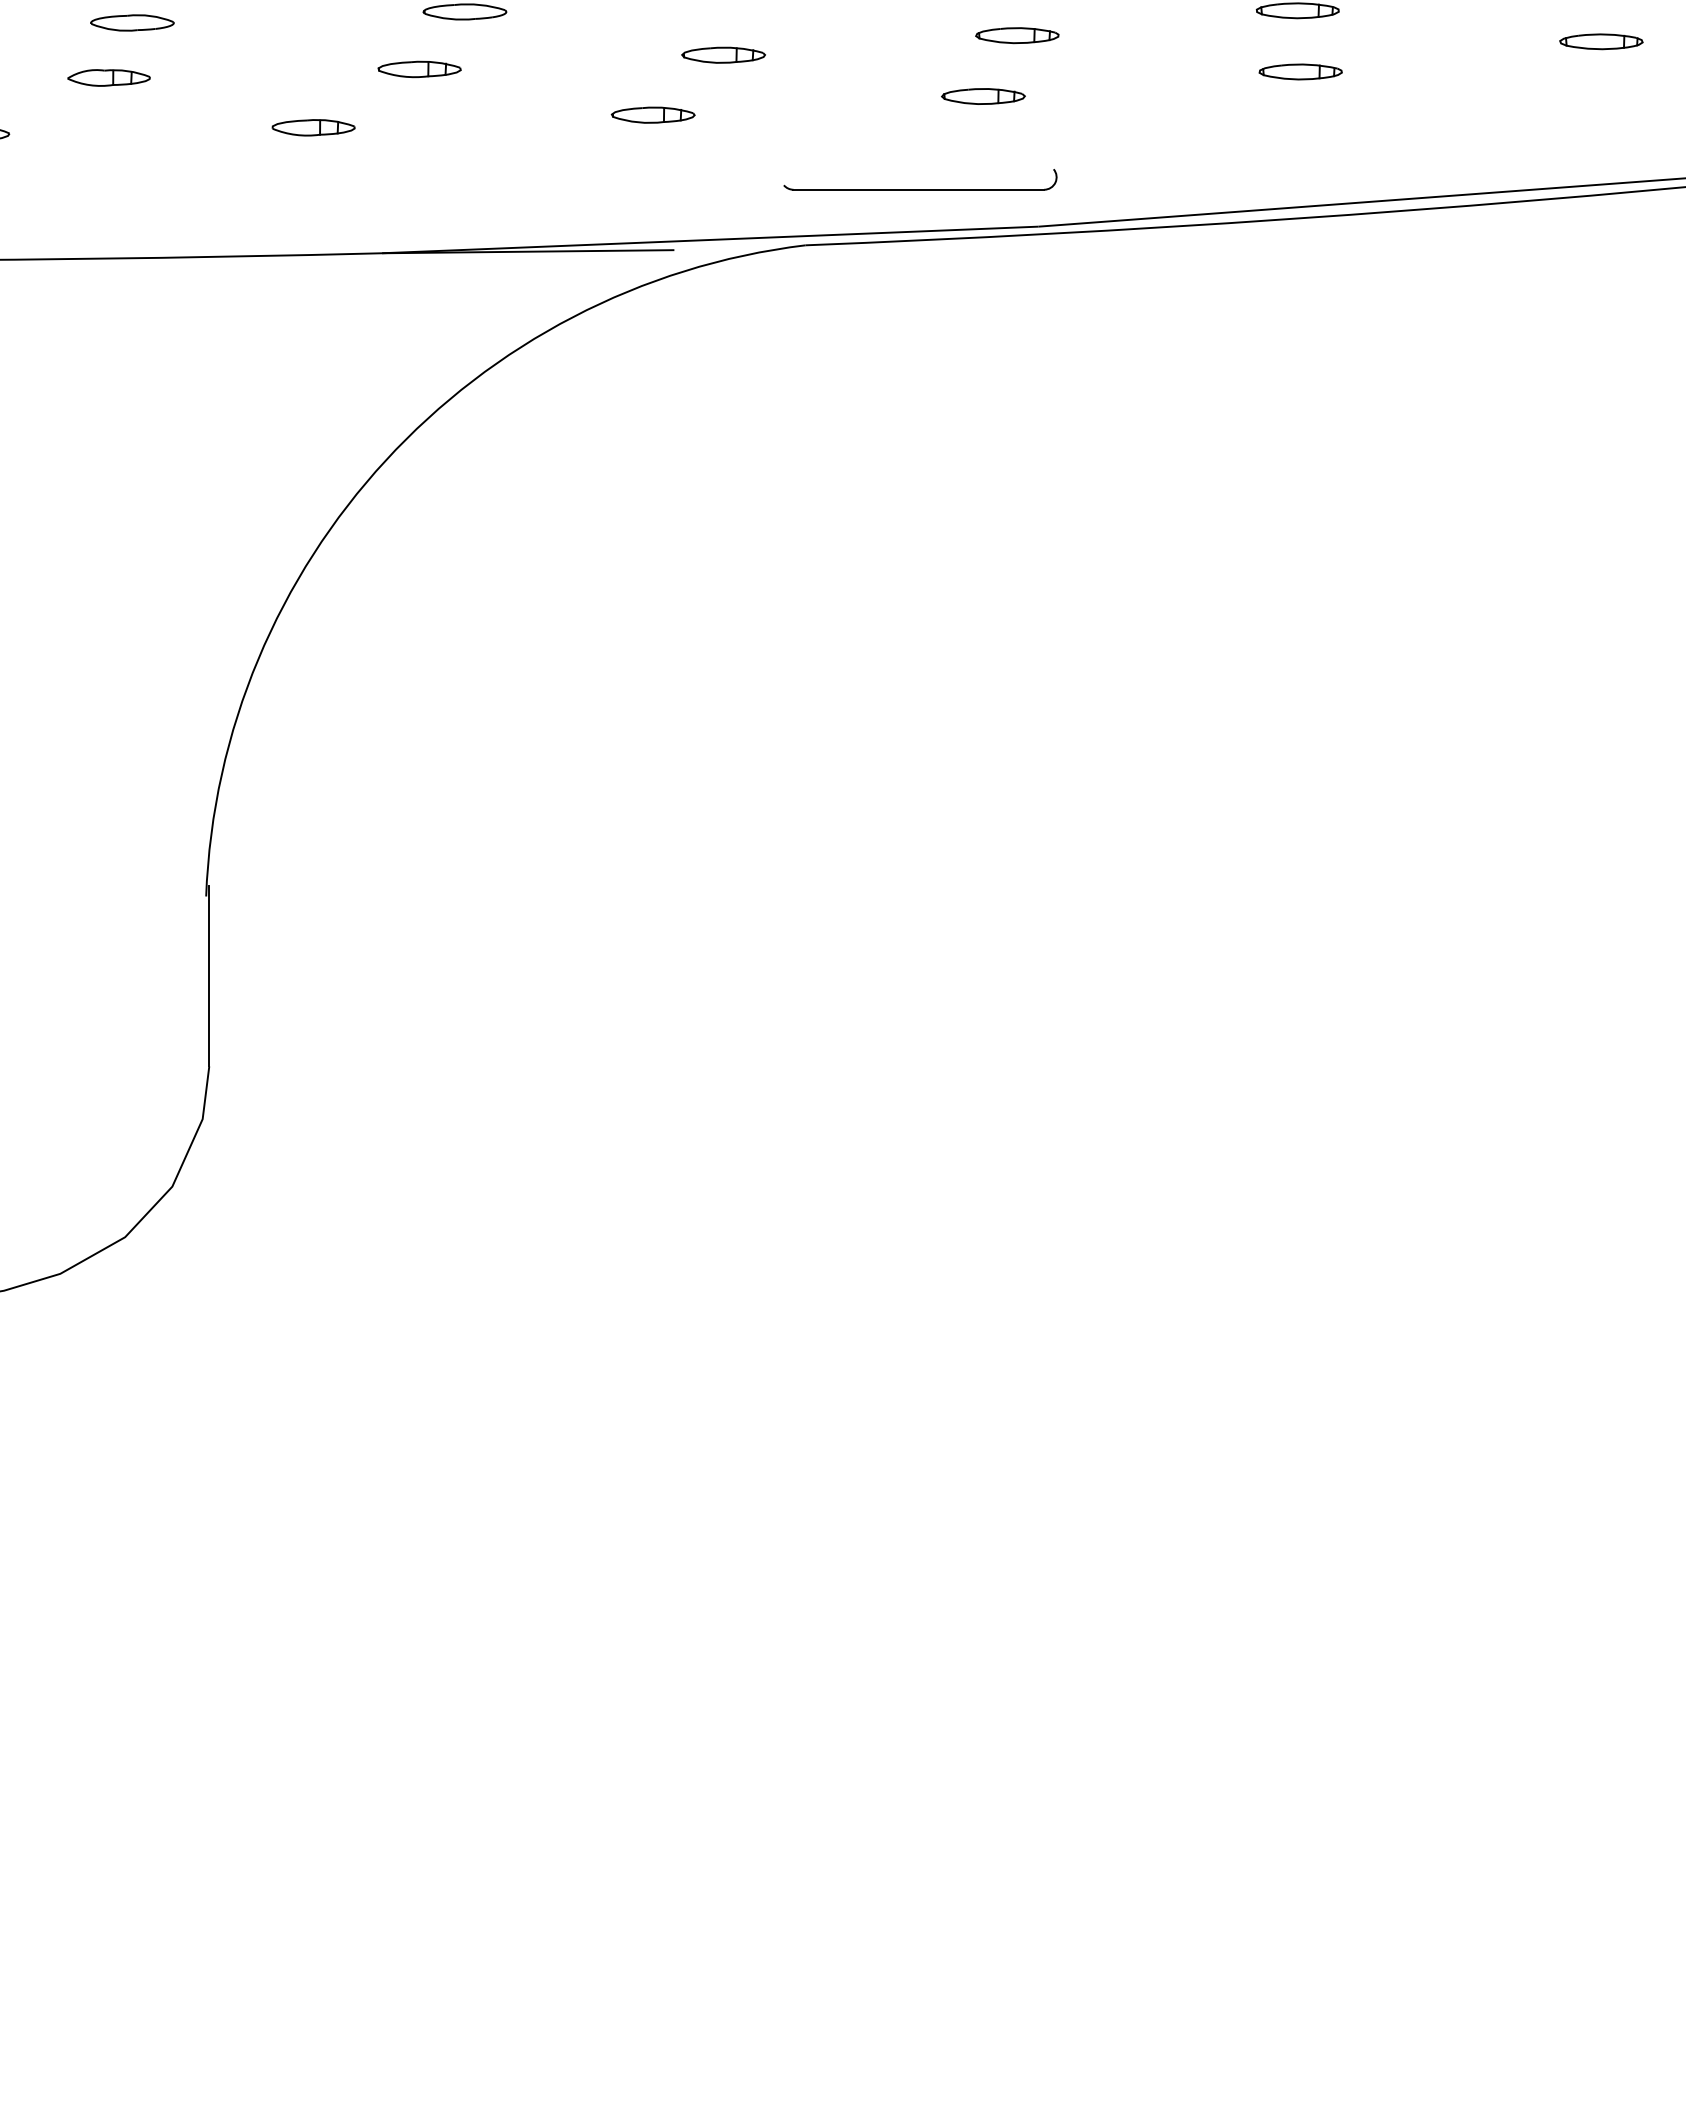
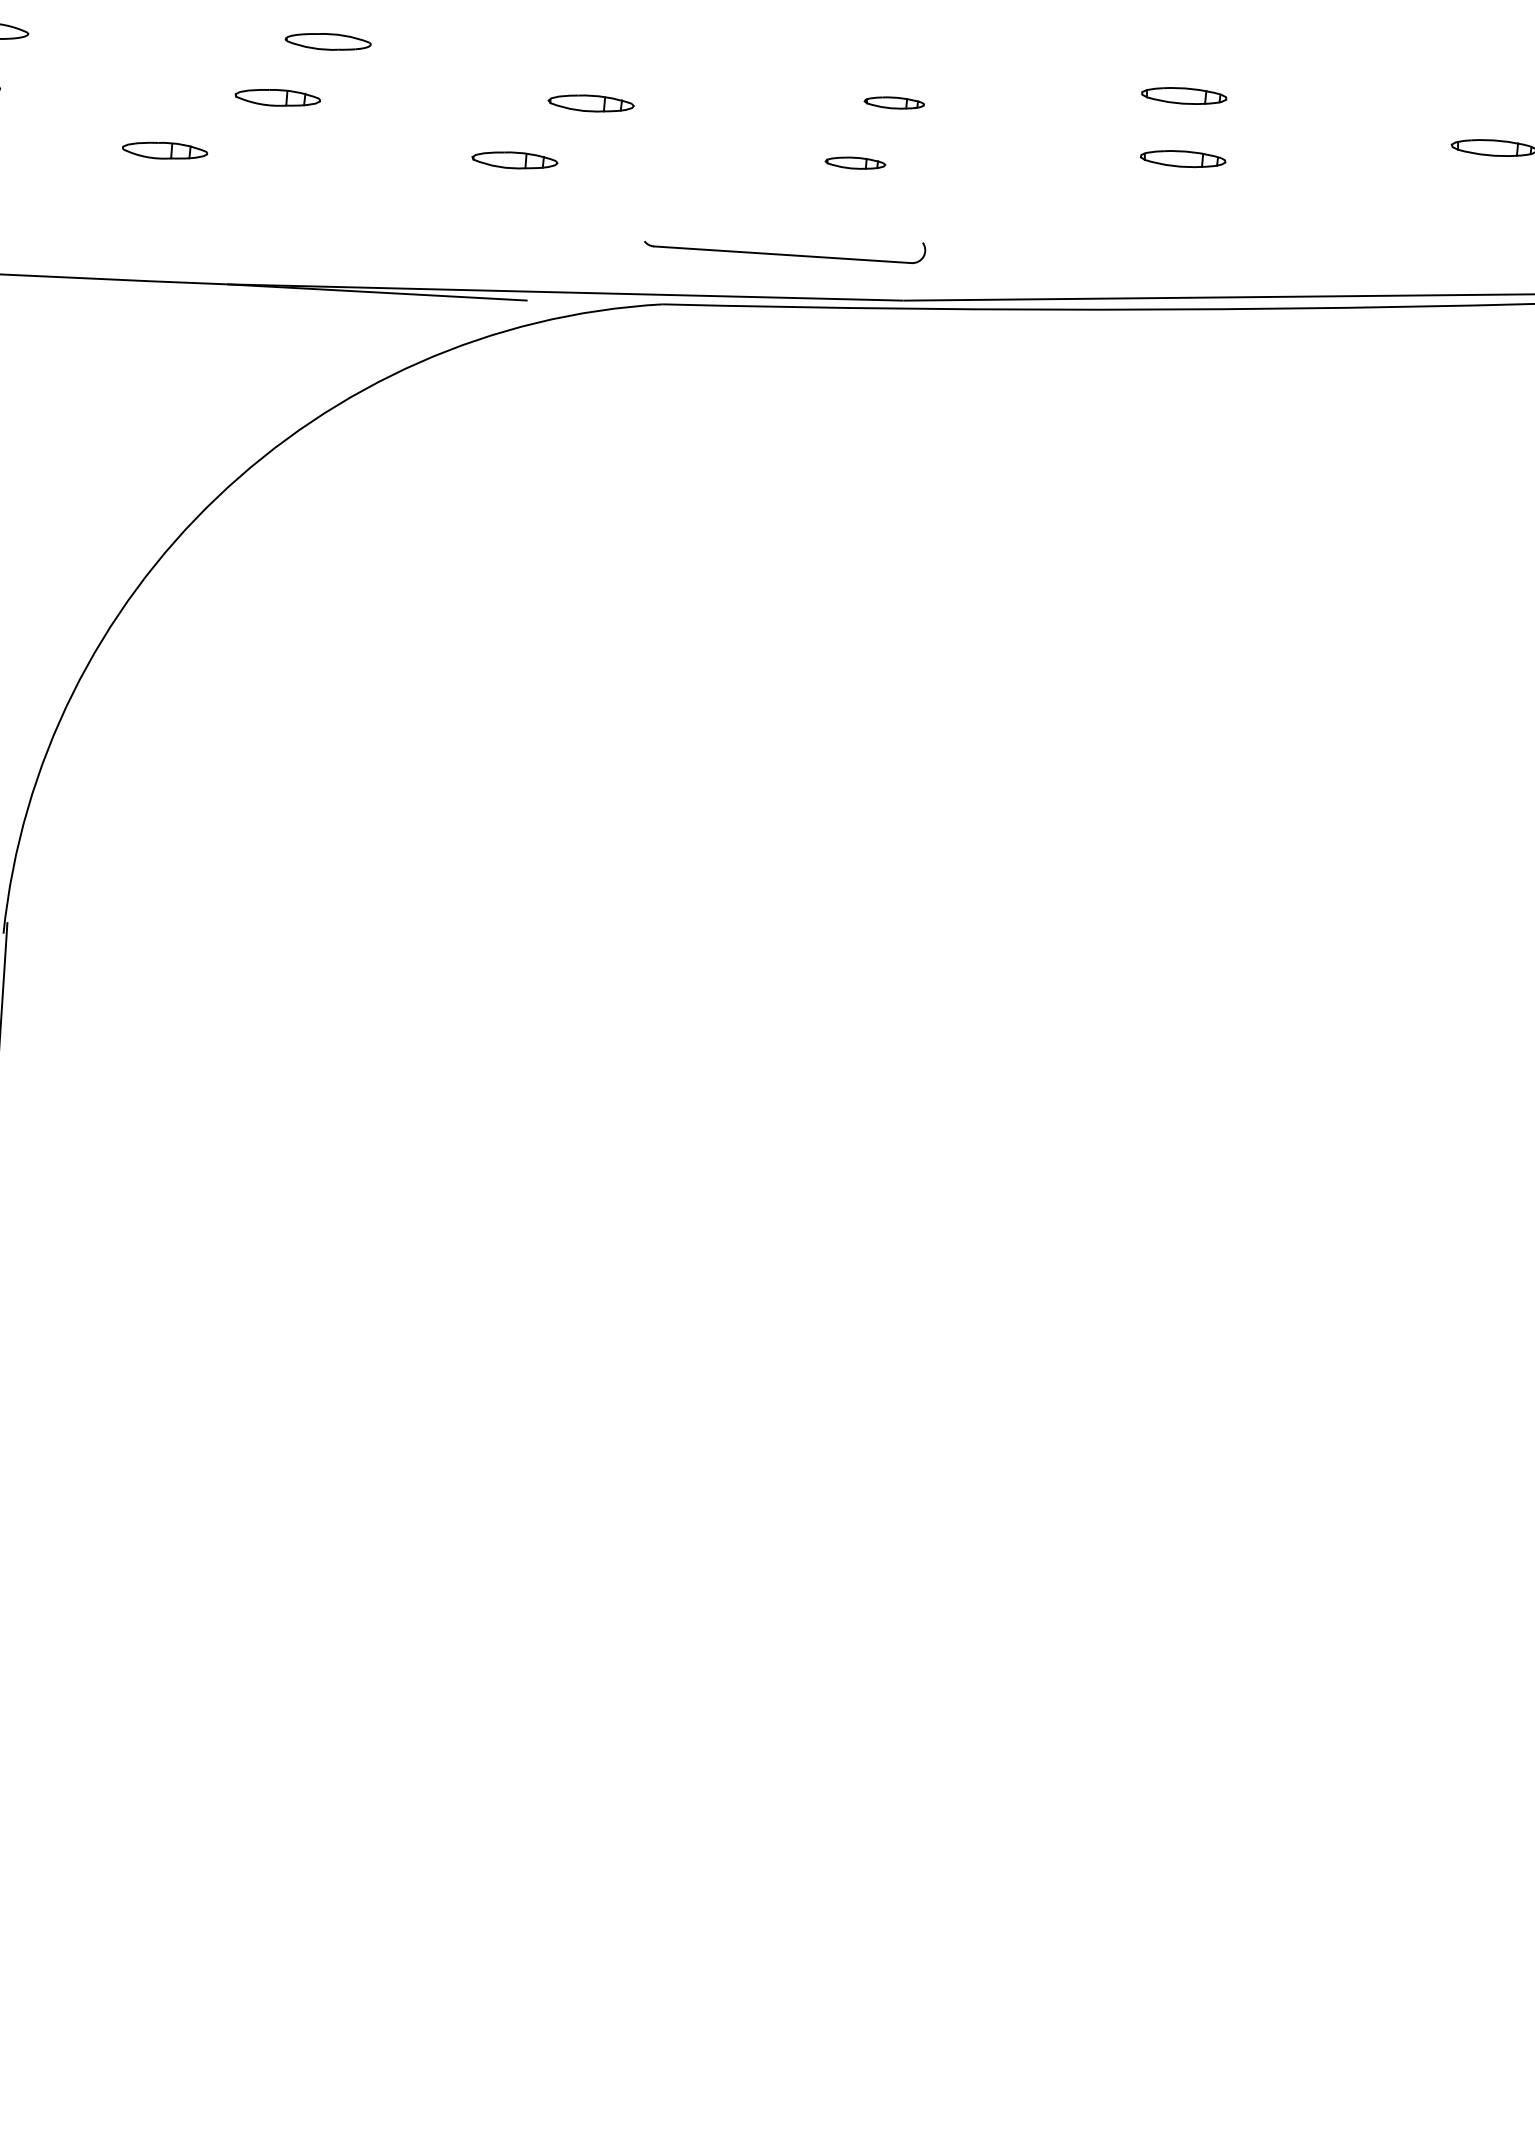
part: (1017, 35) -> (894, 102), size x0.7
part: (983, 96) -> (855, 163), size x0.7

